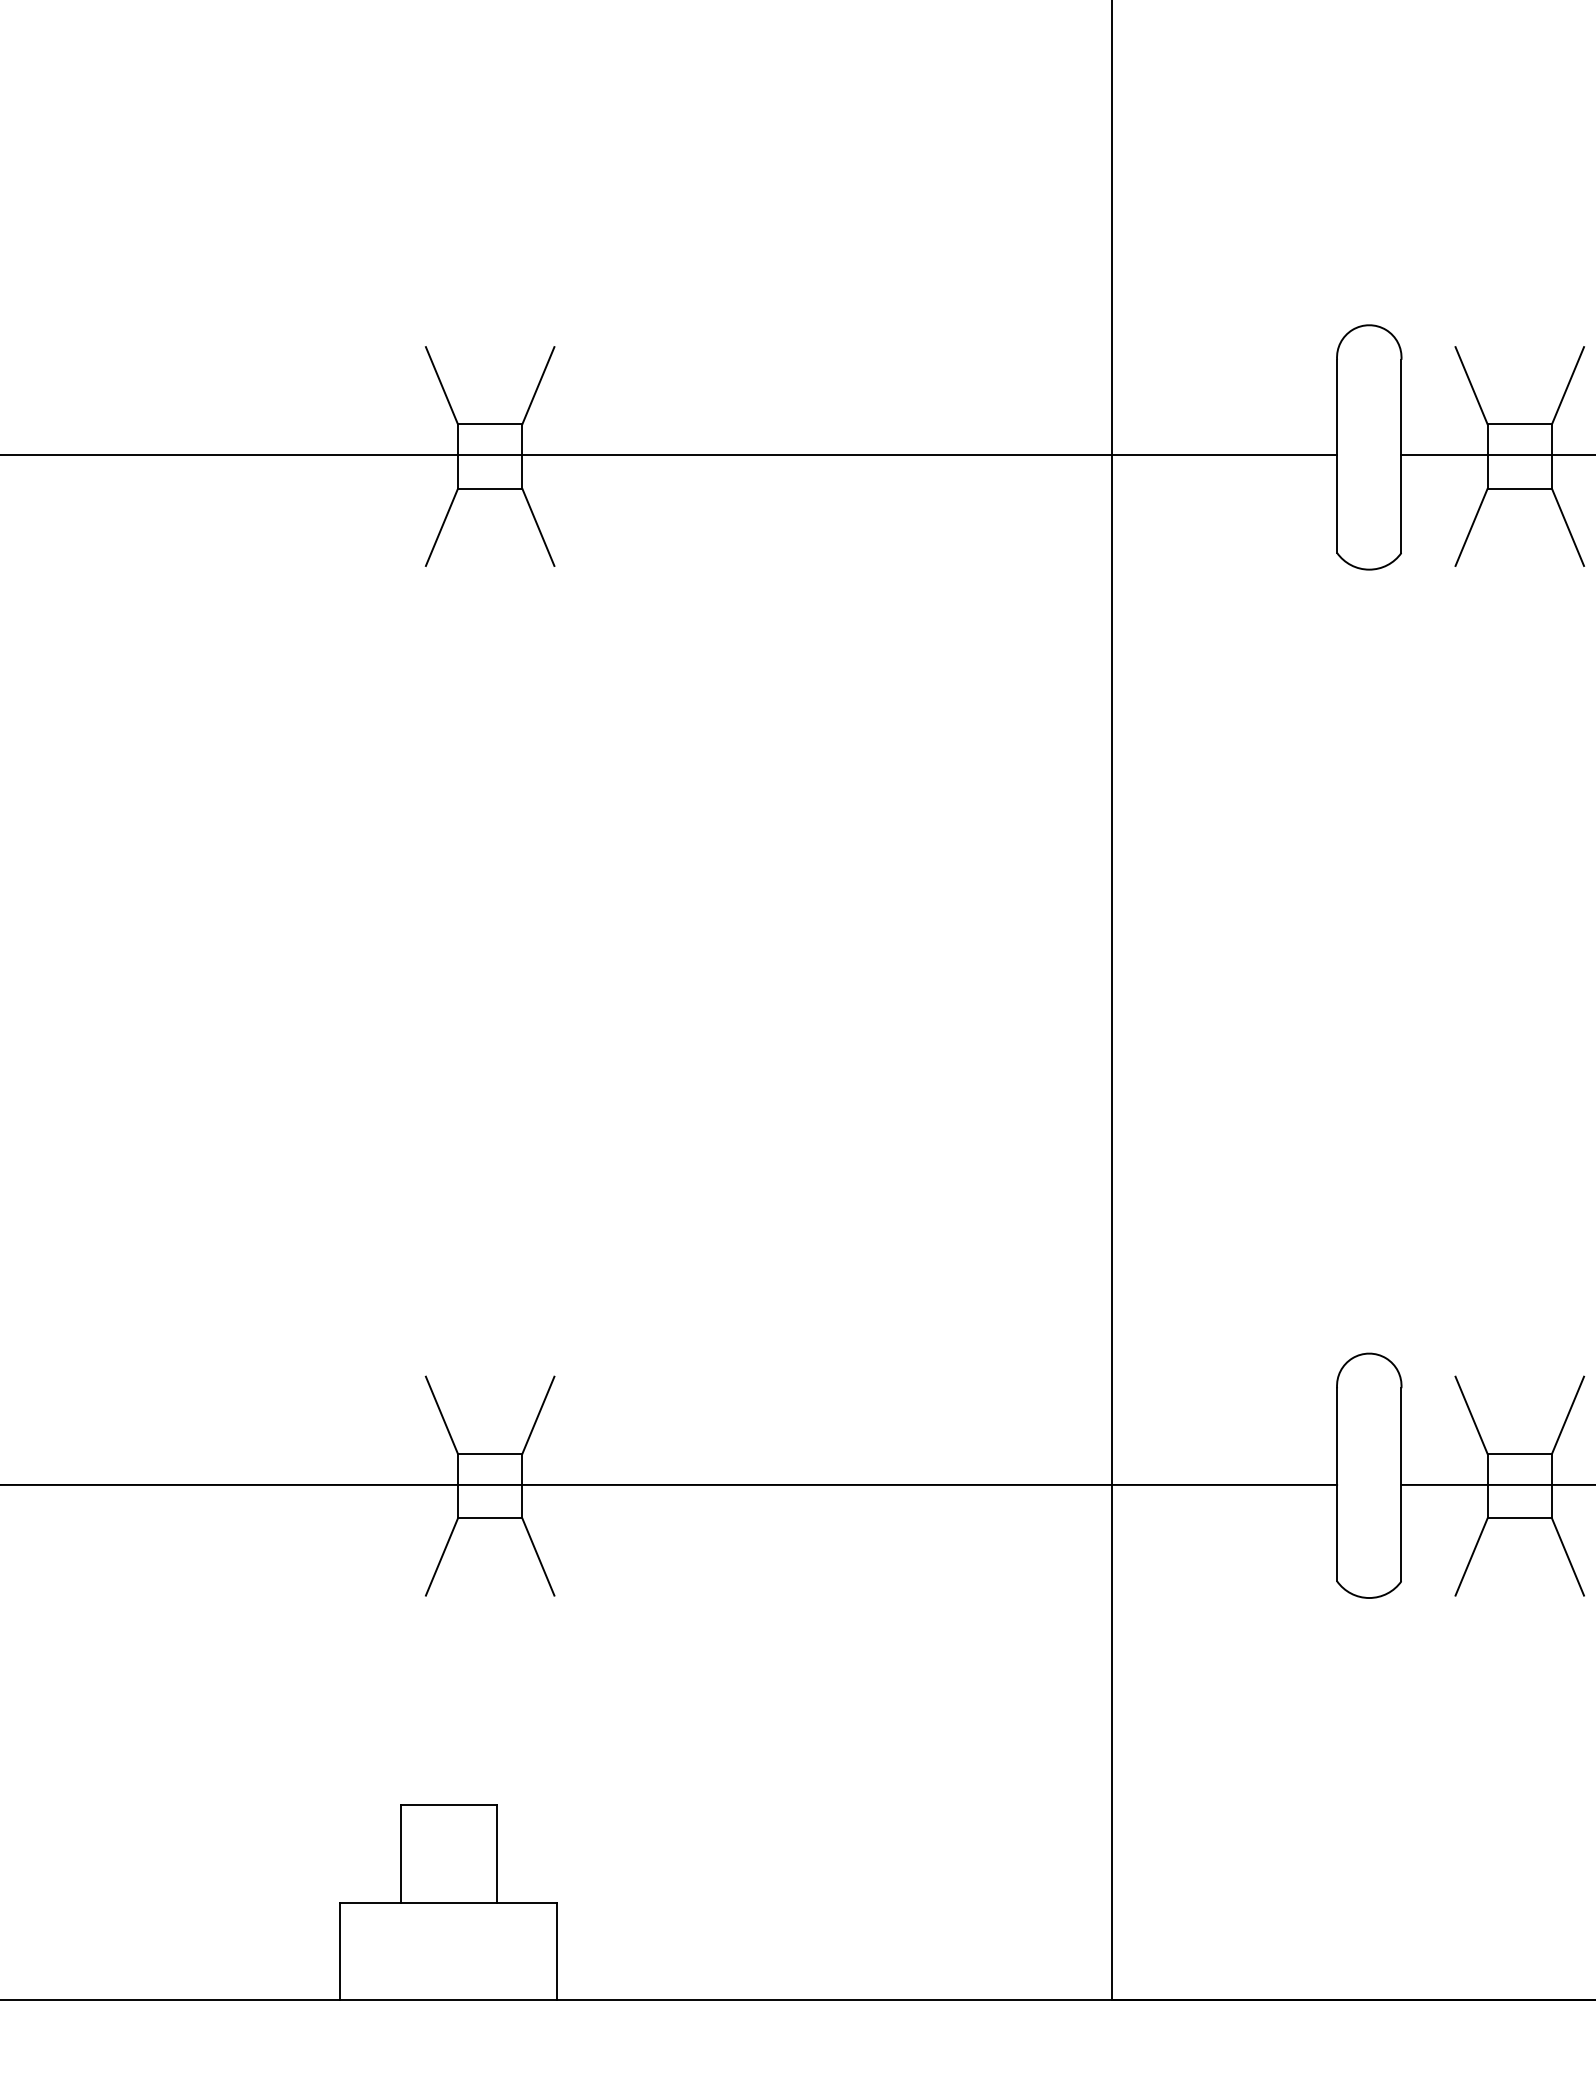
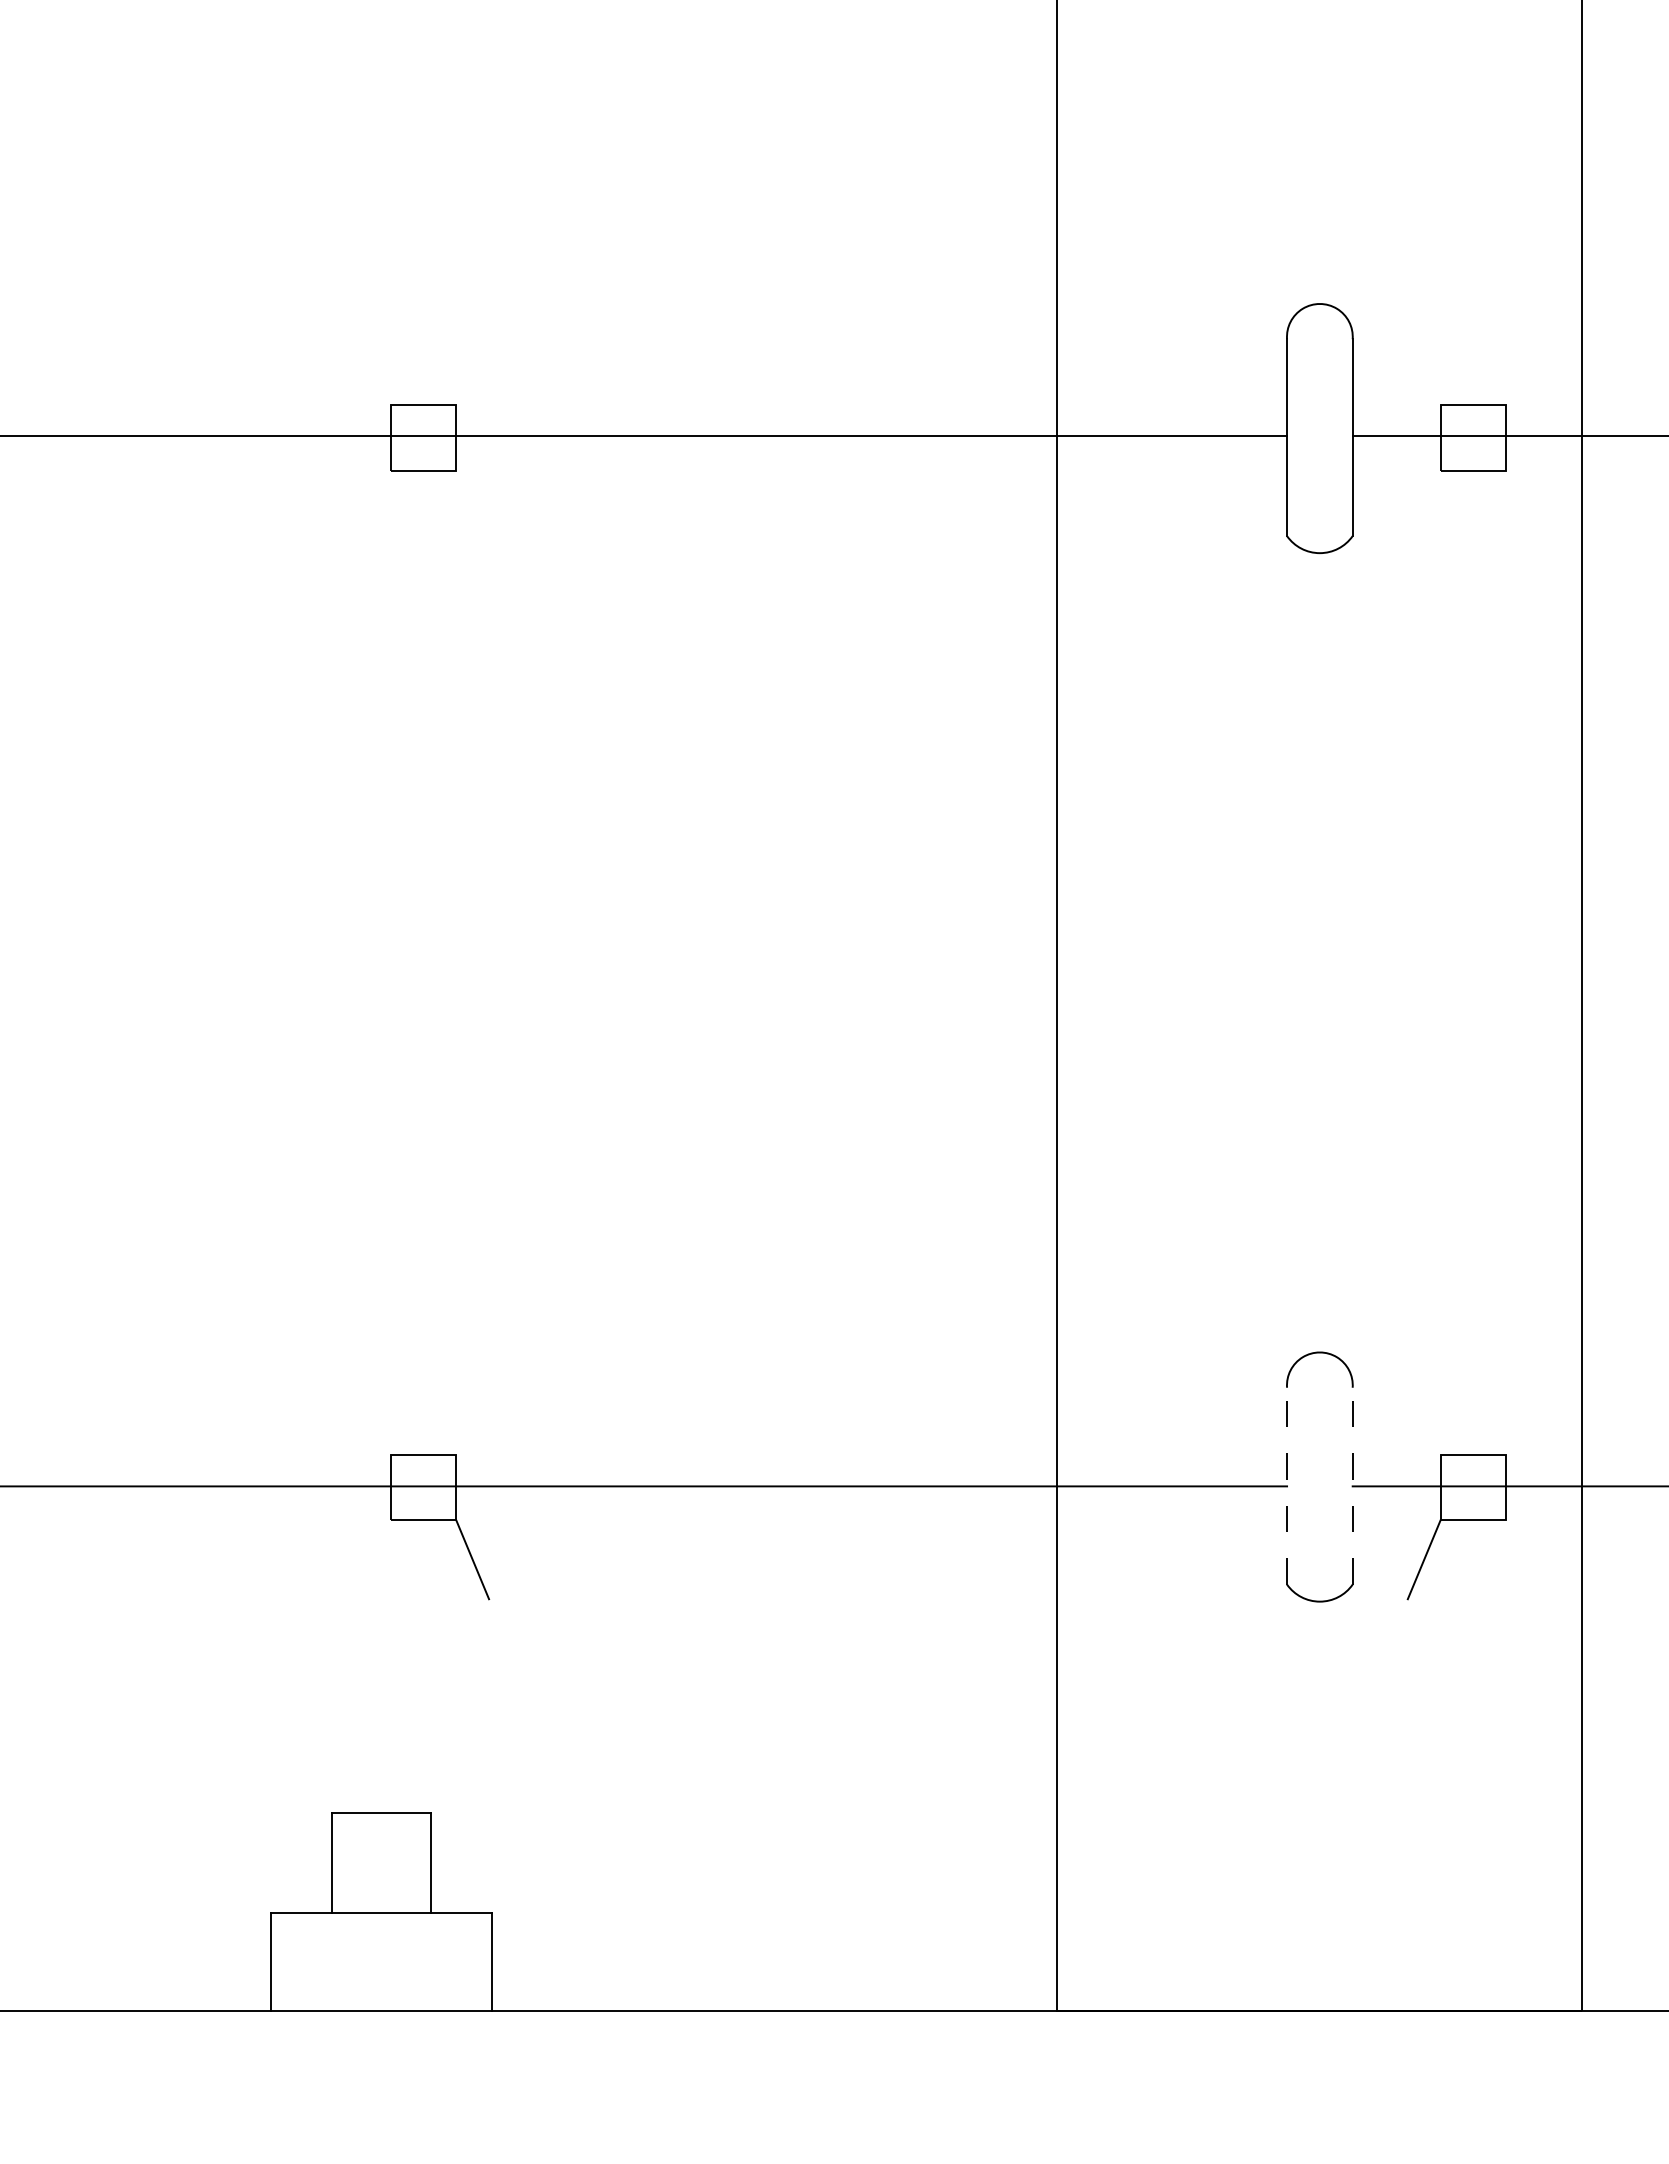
line: (442, 385) -> (374, 365), removed
line: (538, 385) -> (472, 365), removed
line: (1470, 385) -> (1423, 365), removed
line: (1568, 385) -> (1522, 365), removed
line: (442, 526) -> (374, 509), removed
line: (538, 526) -> (472, 509), removed
line: (1470, 526) -> (1423, 509), removed
line: (1568, 526) -> (1522, 509), removed
line: (442, 1415) -> (374, 1415), removed
line: (538, 1415) -> (472, 1415), removed
line: (1470, 1415) -> (1423, 1415), removed
line: (1568, 1415) -> (1522, 1415), removed
line: (1337, 1484) -> (1287, 1485), solid -> dashed
line: (1401, 1484) -> (1352, 1485), solid -> dashed
line: (442, 1556) -> (374, 1559), removed
line: (1568, 1556) -> (1522, 1559), removed

